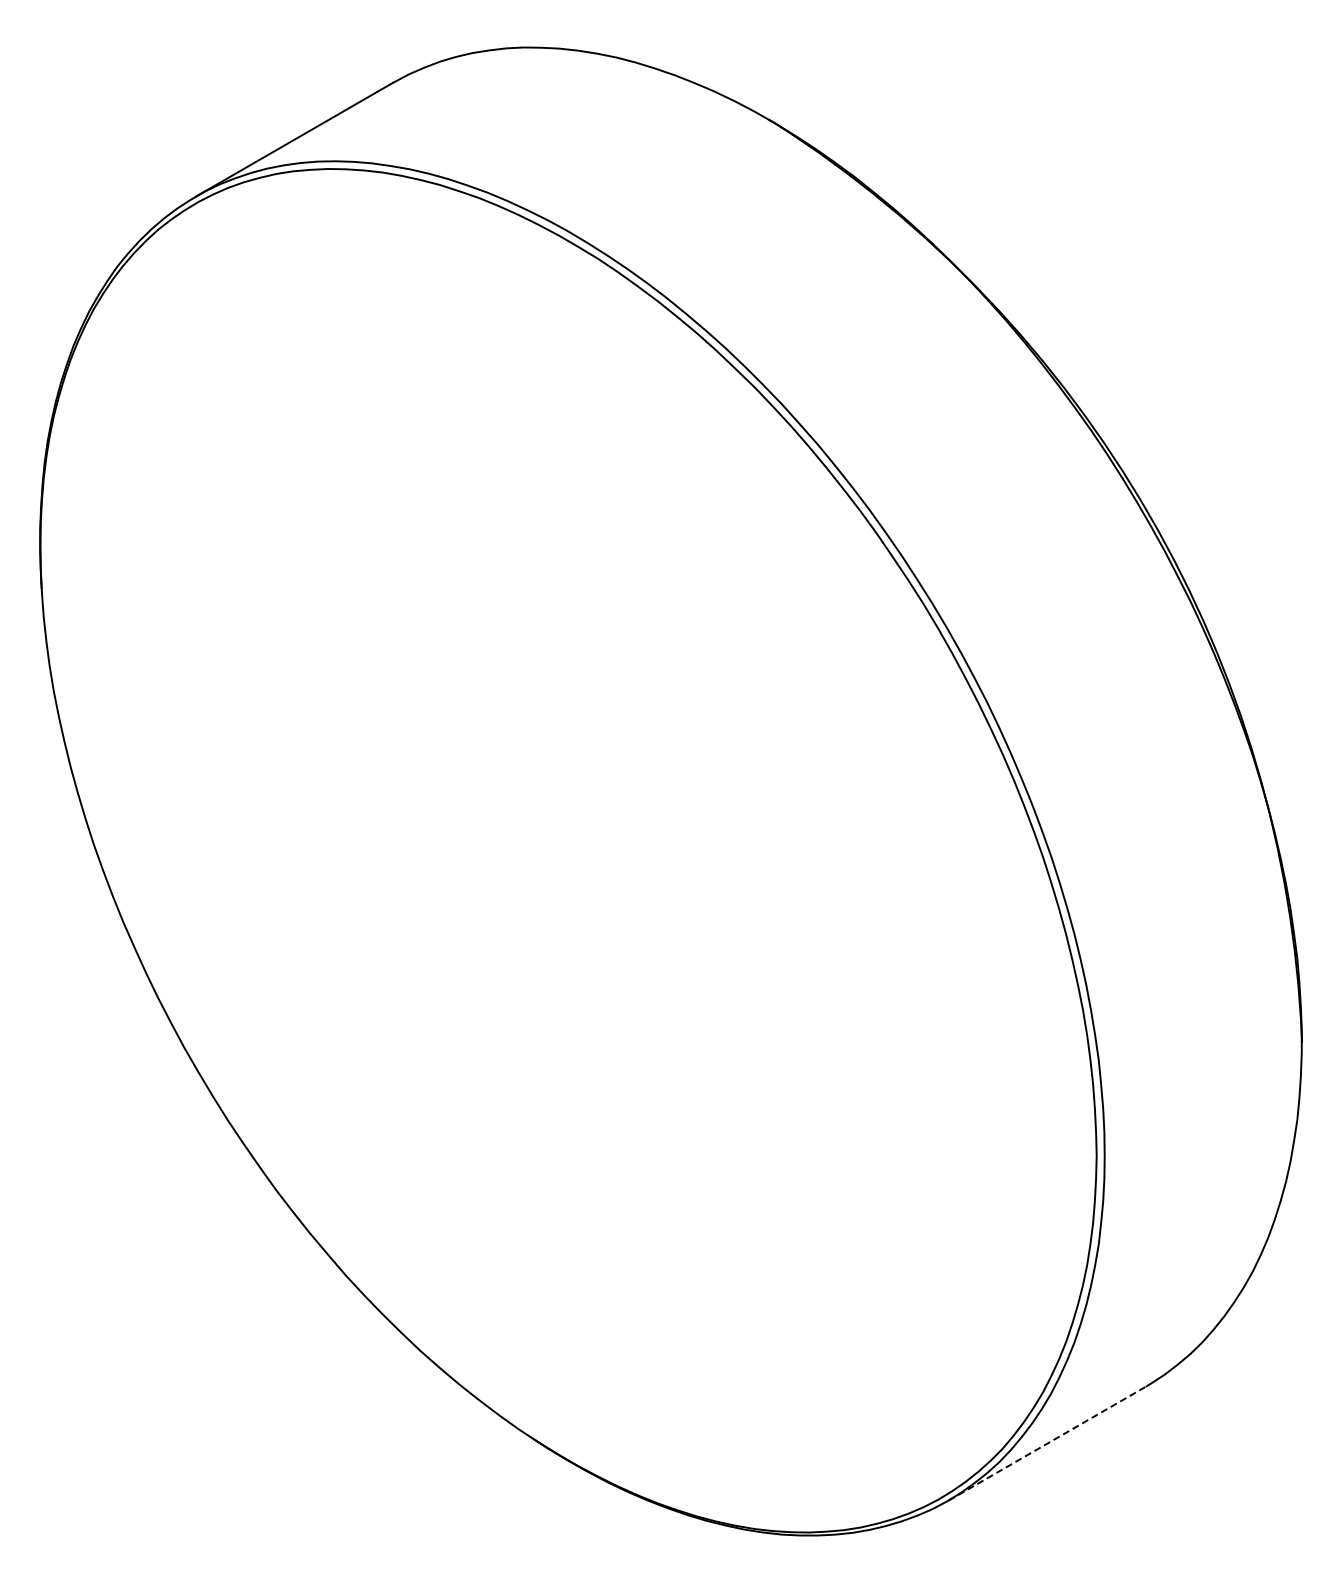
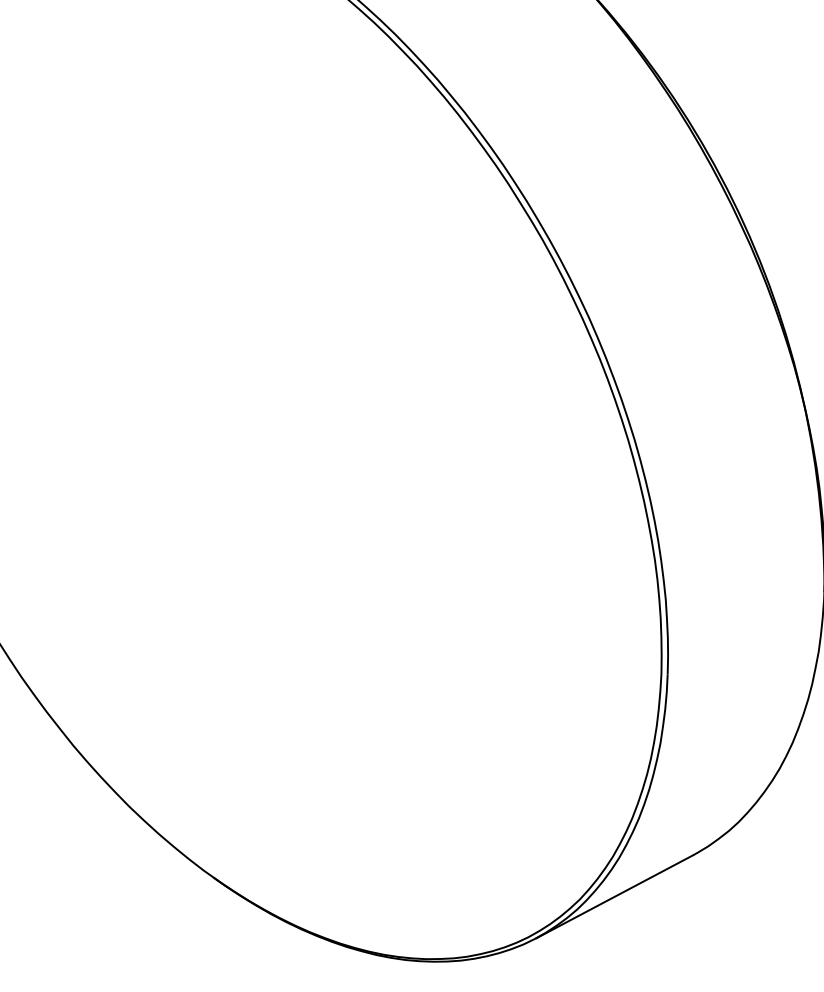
line: (1047, 1443) -> (614, 896), dashed -> solid

